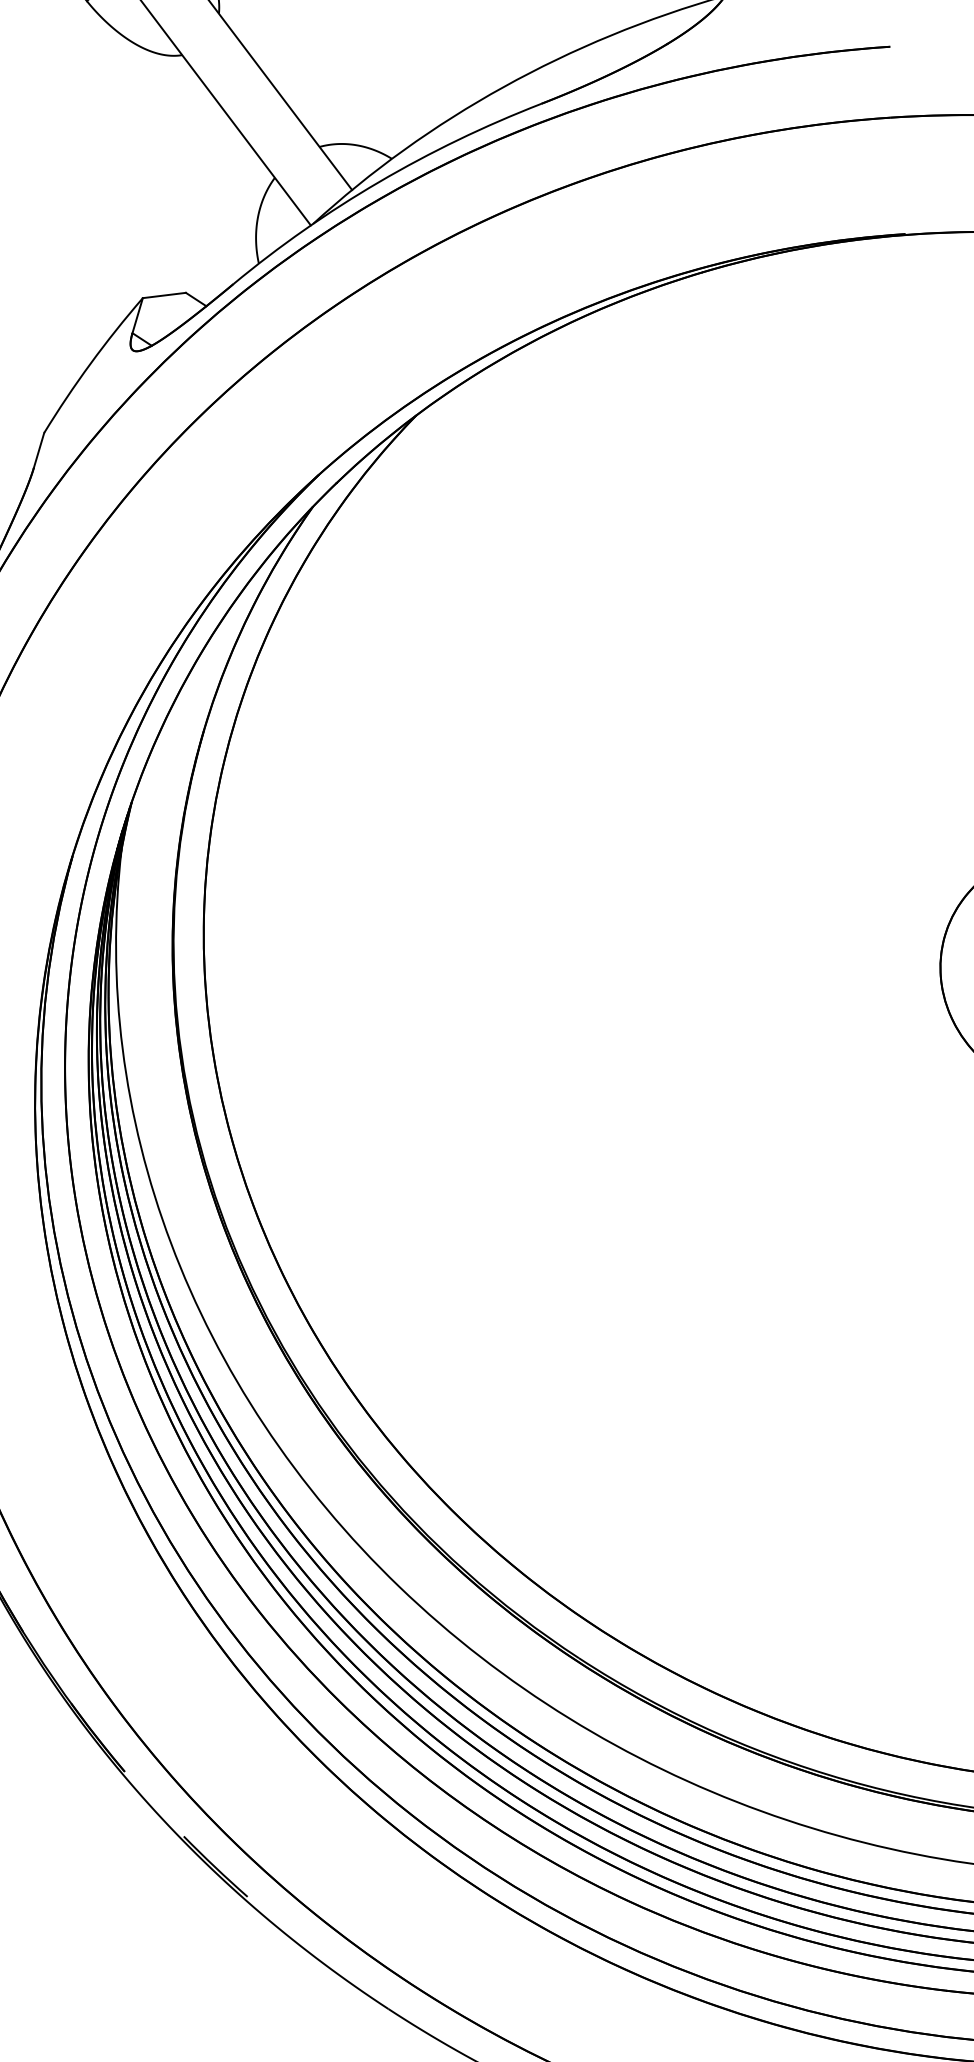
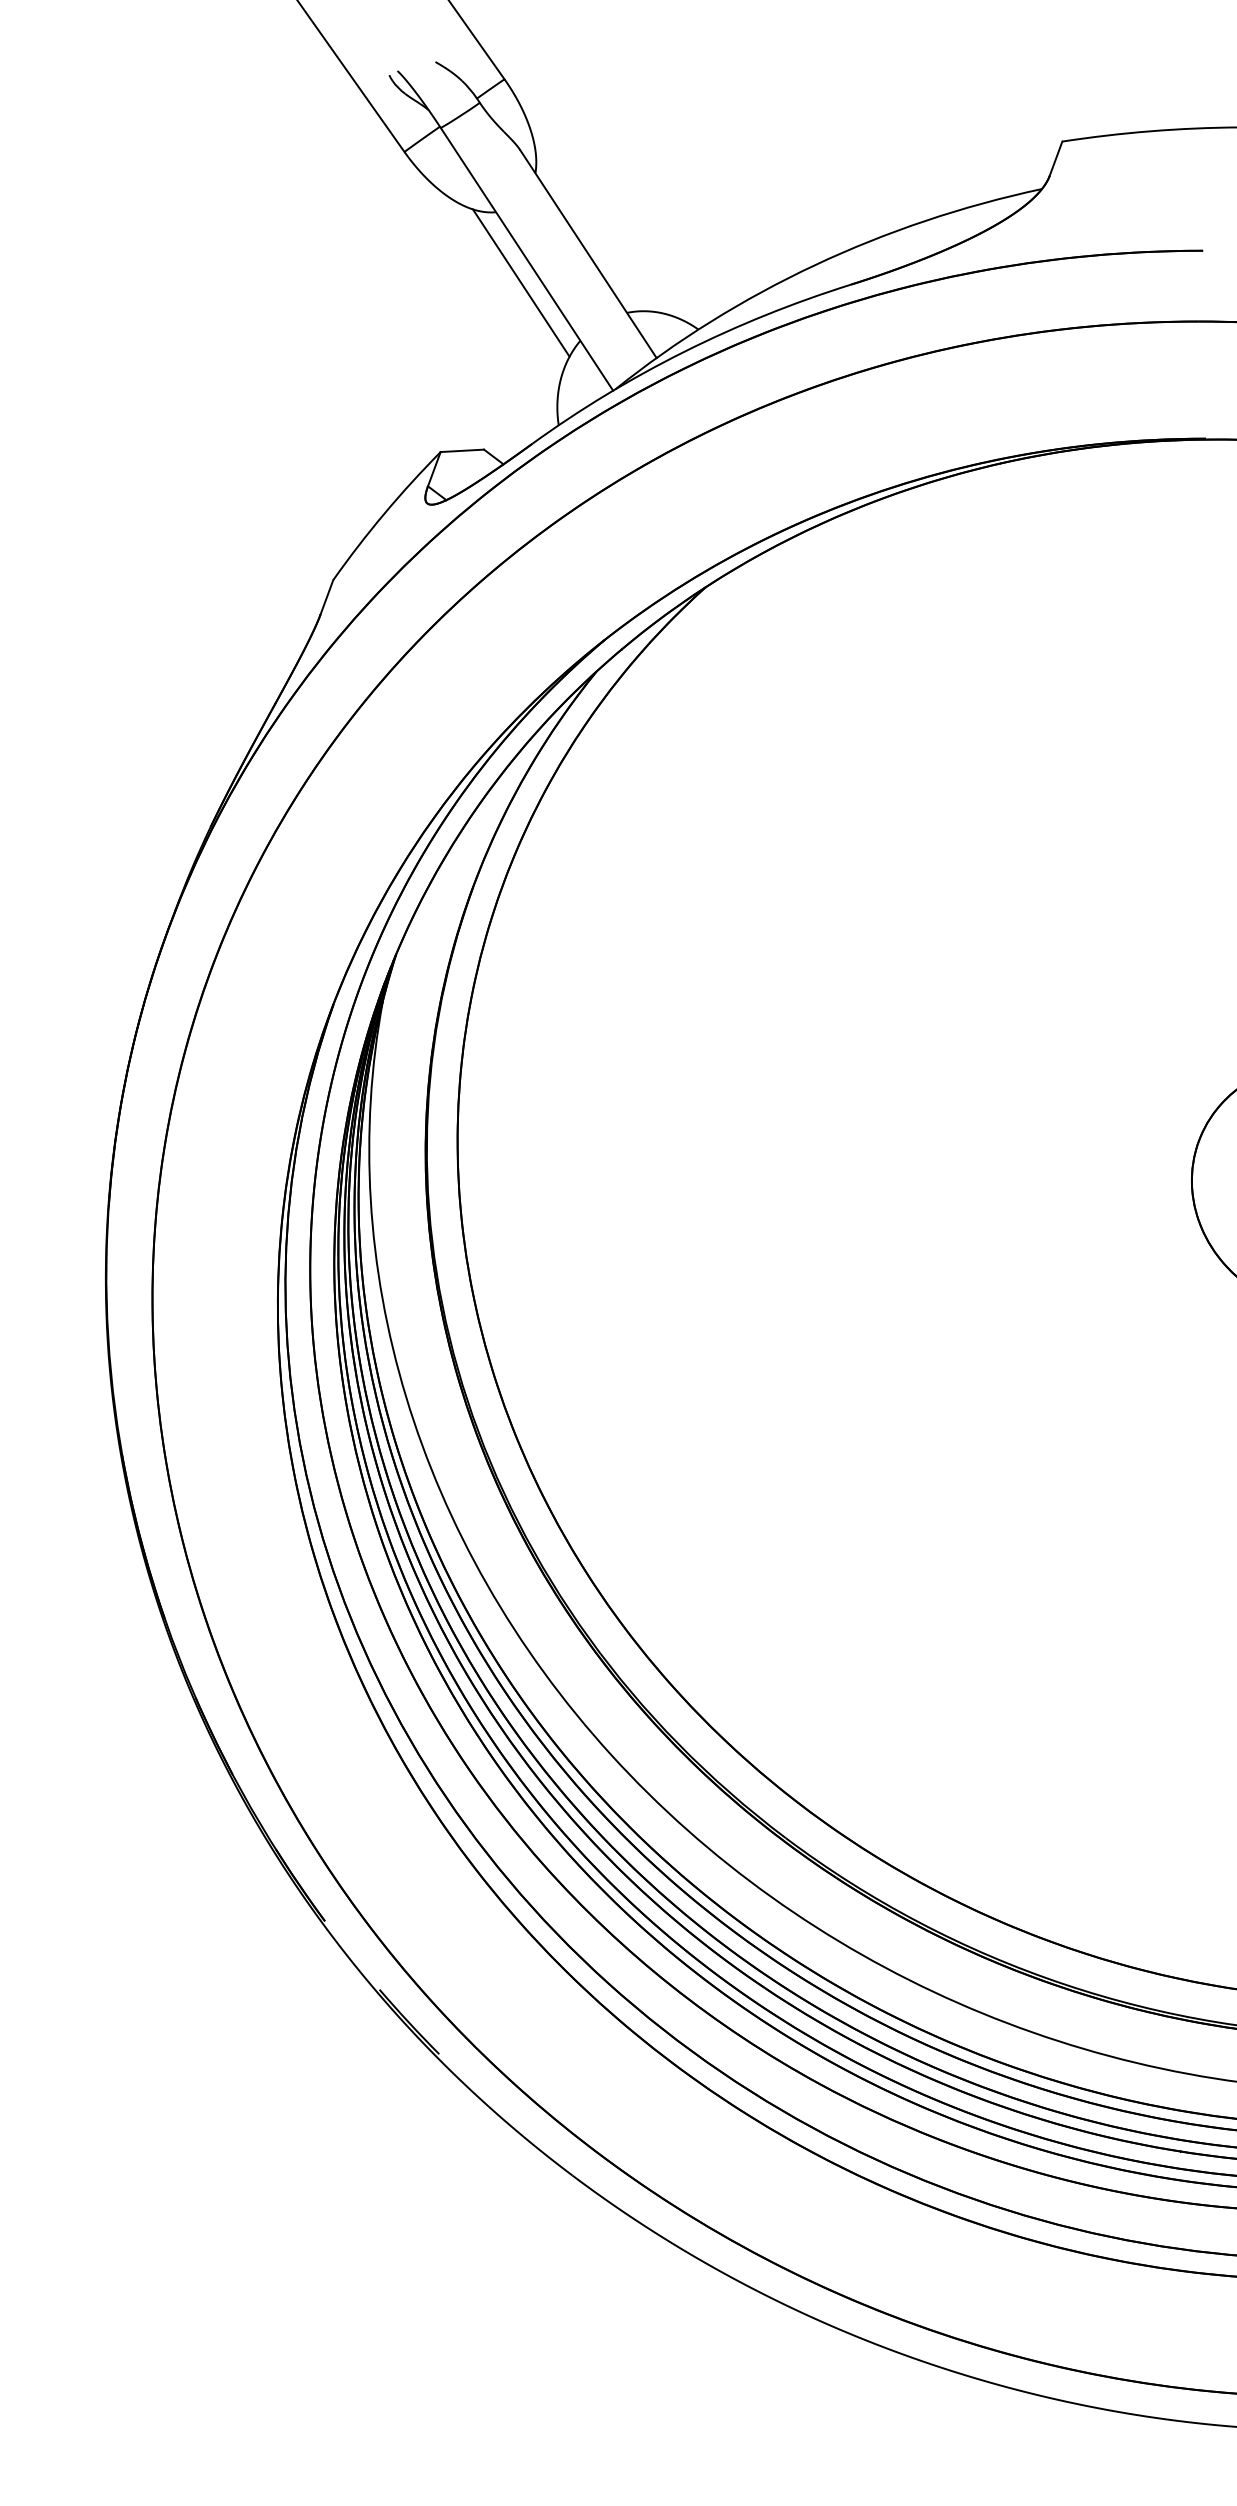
line: (211, 123) -> (520, 282), added

